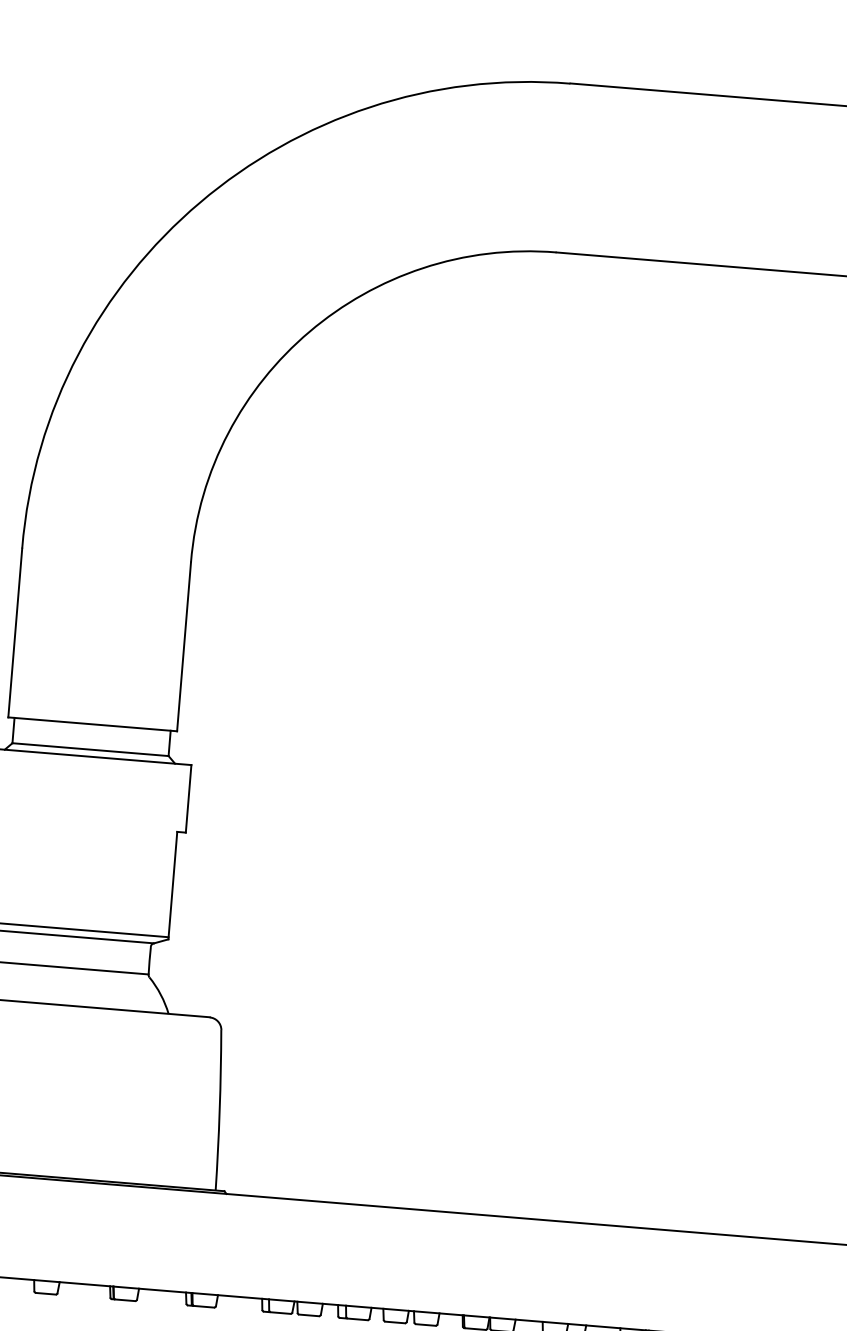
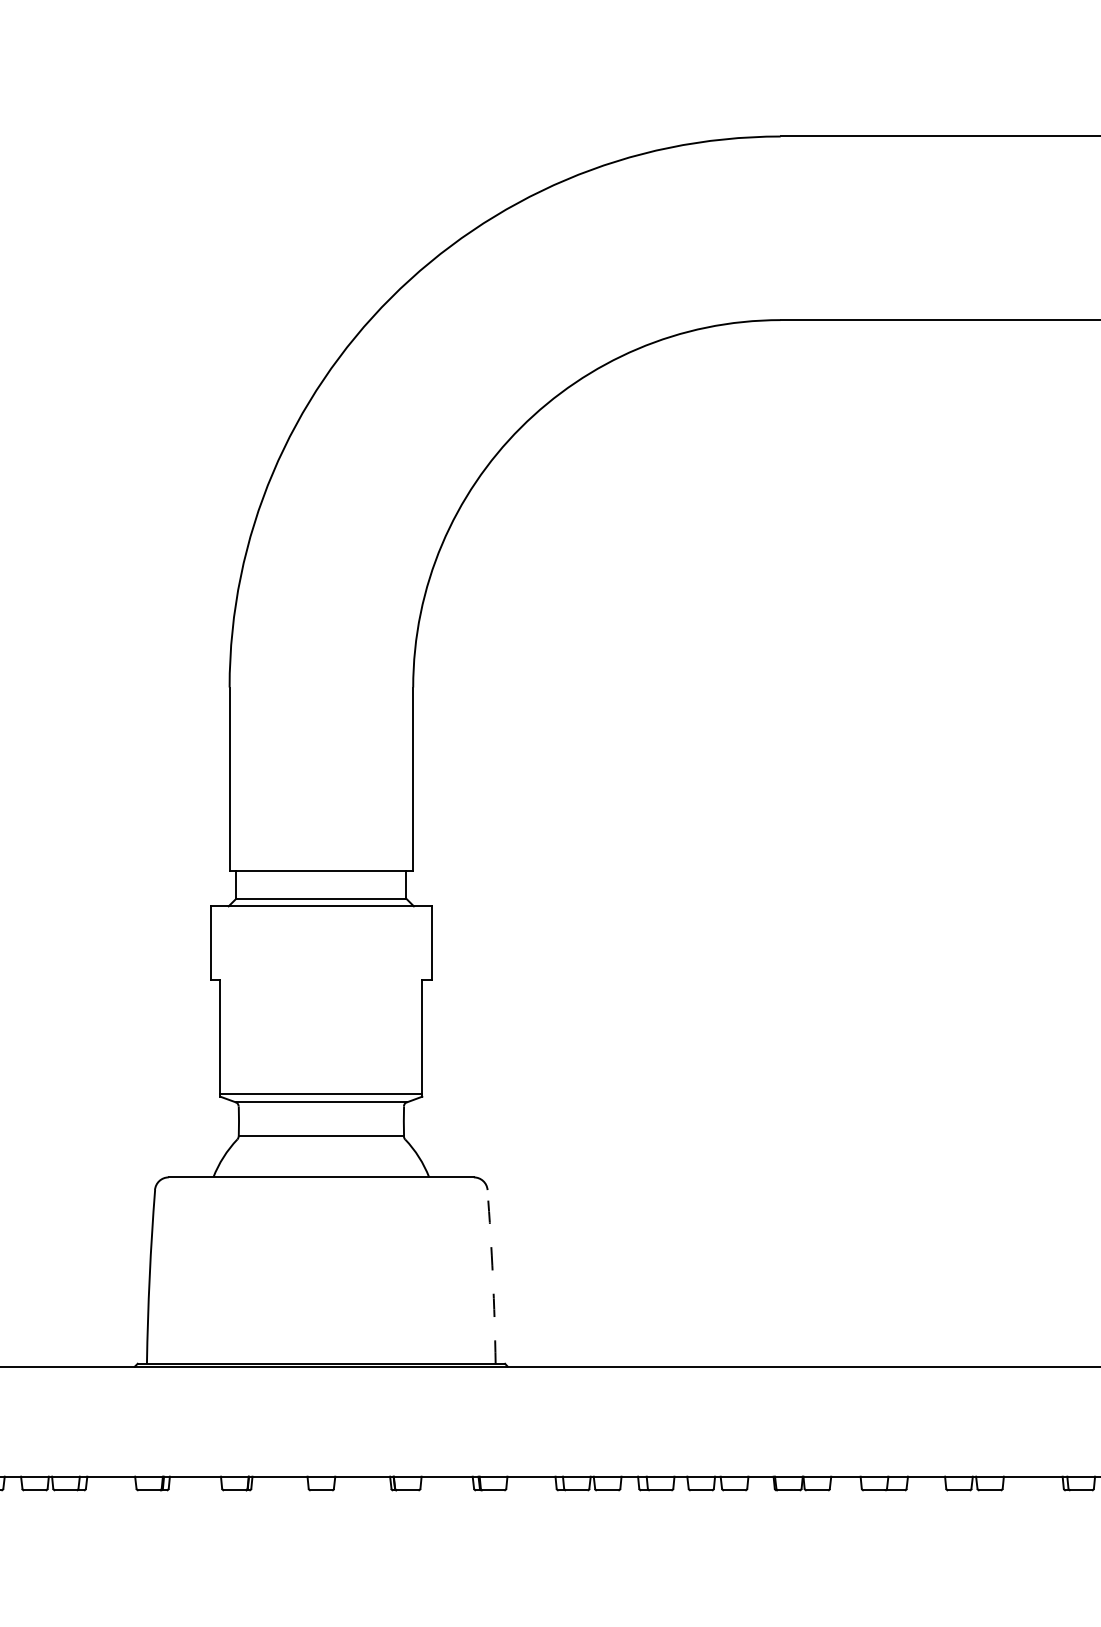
arc: (219, 1109) -> (492, 1276), solid -> dashed

